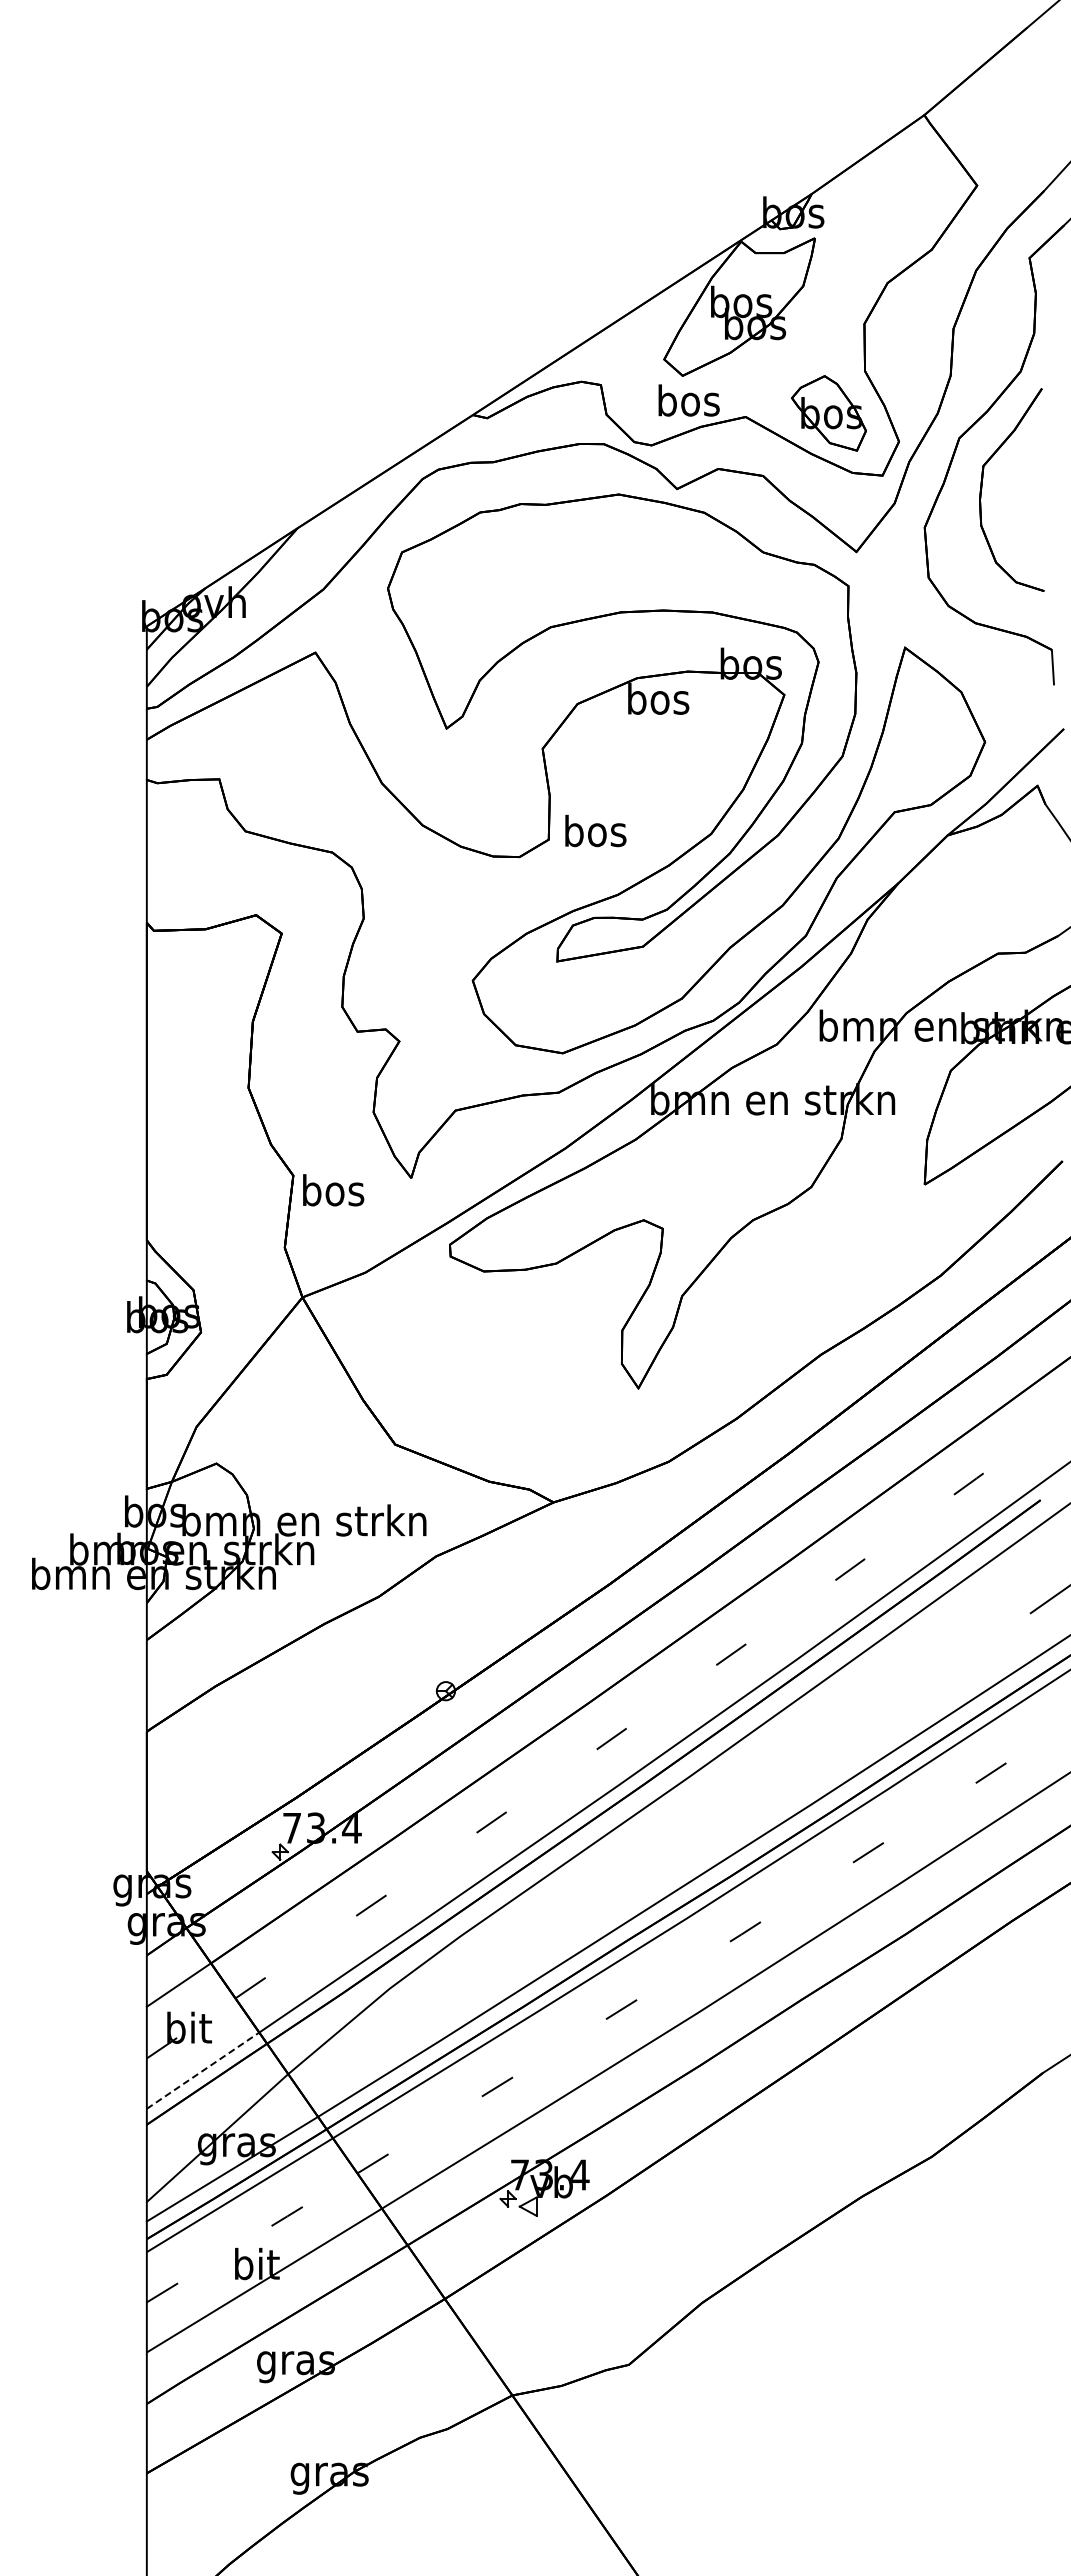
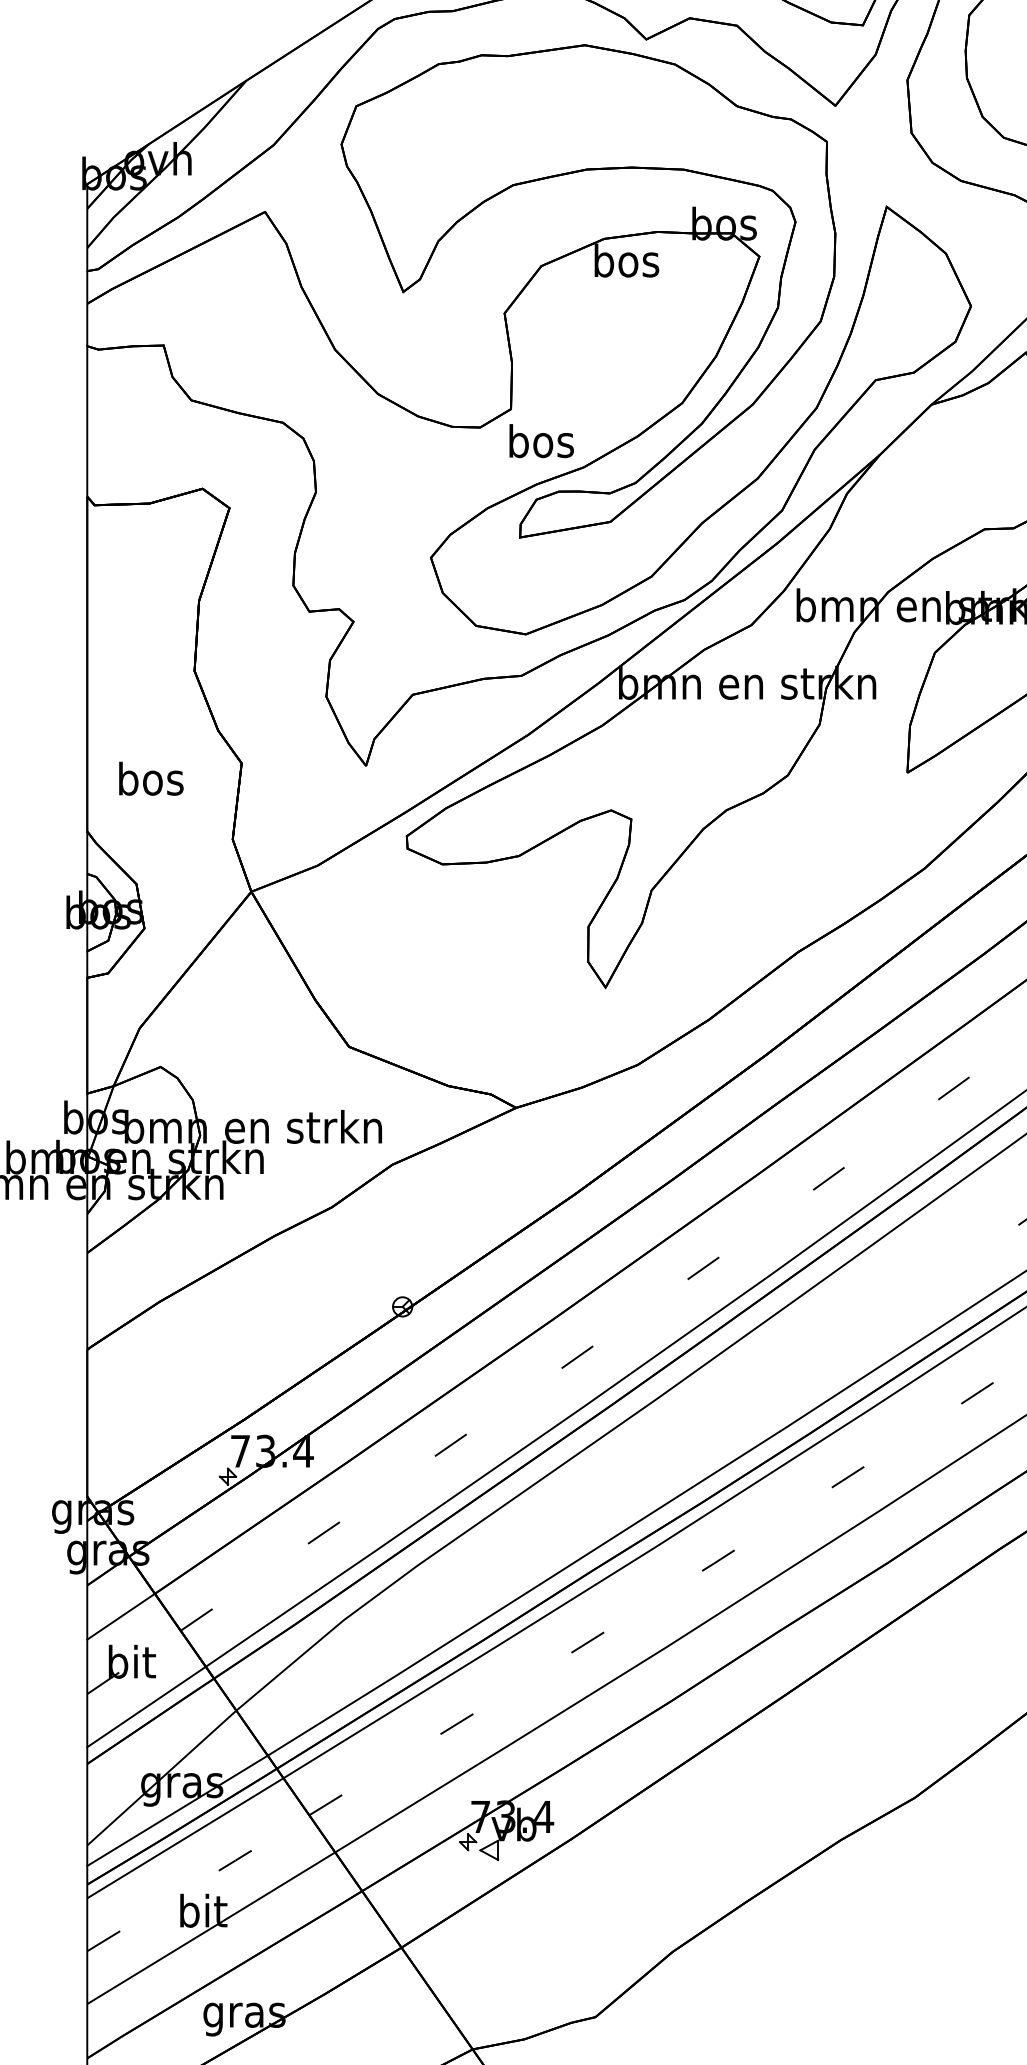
text: (595, 830) -> (541, 440), moved
text: (333, 1190) -> (151, 779), moved
line: (203, 2070) -> (147, 1706), dashed -> solid

